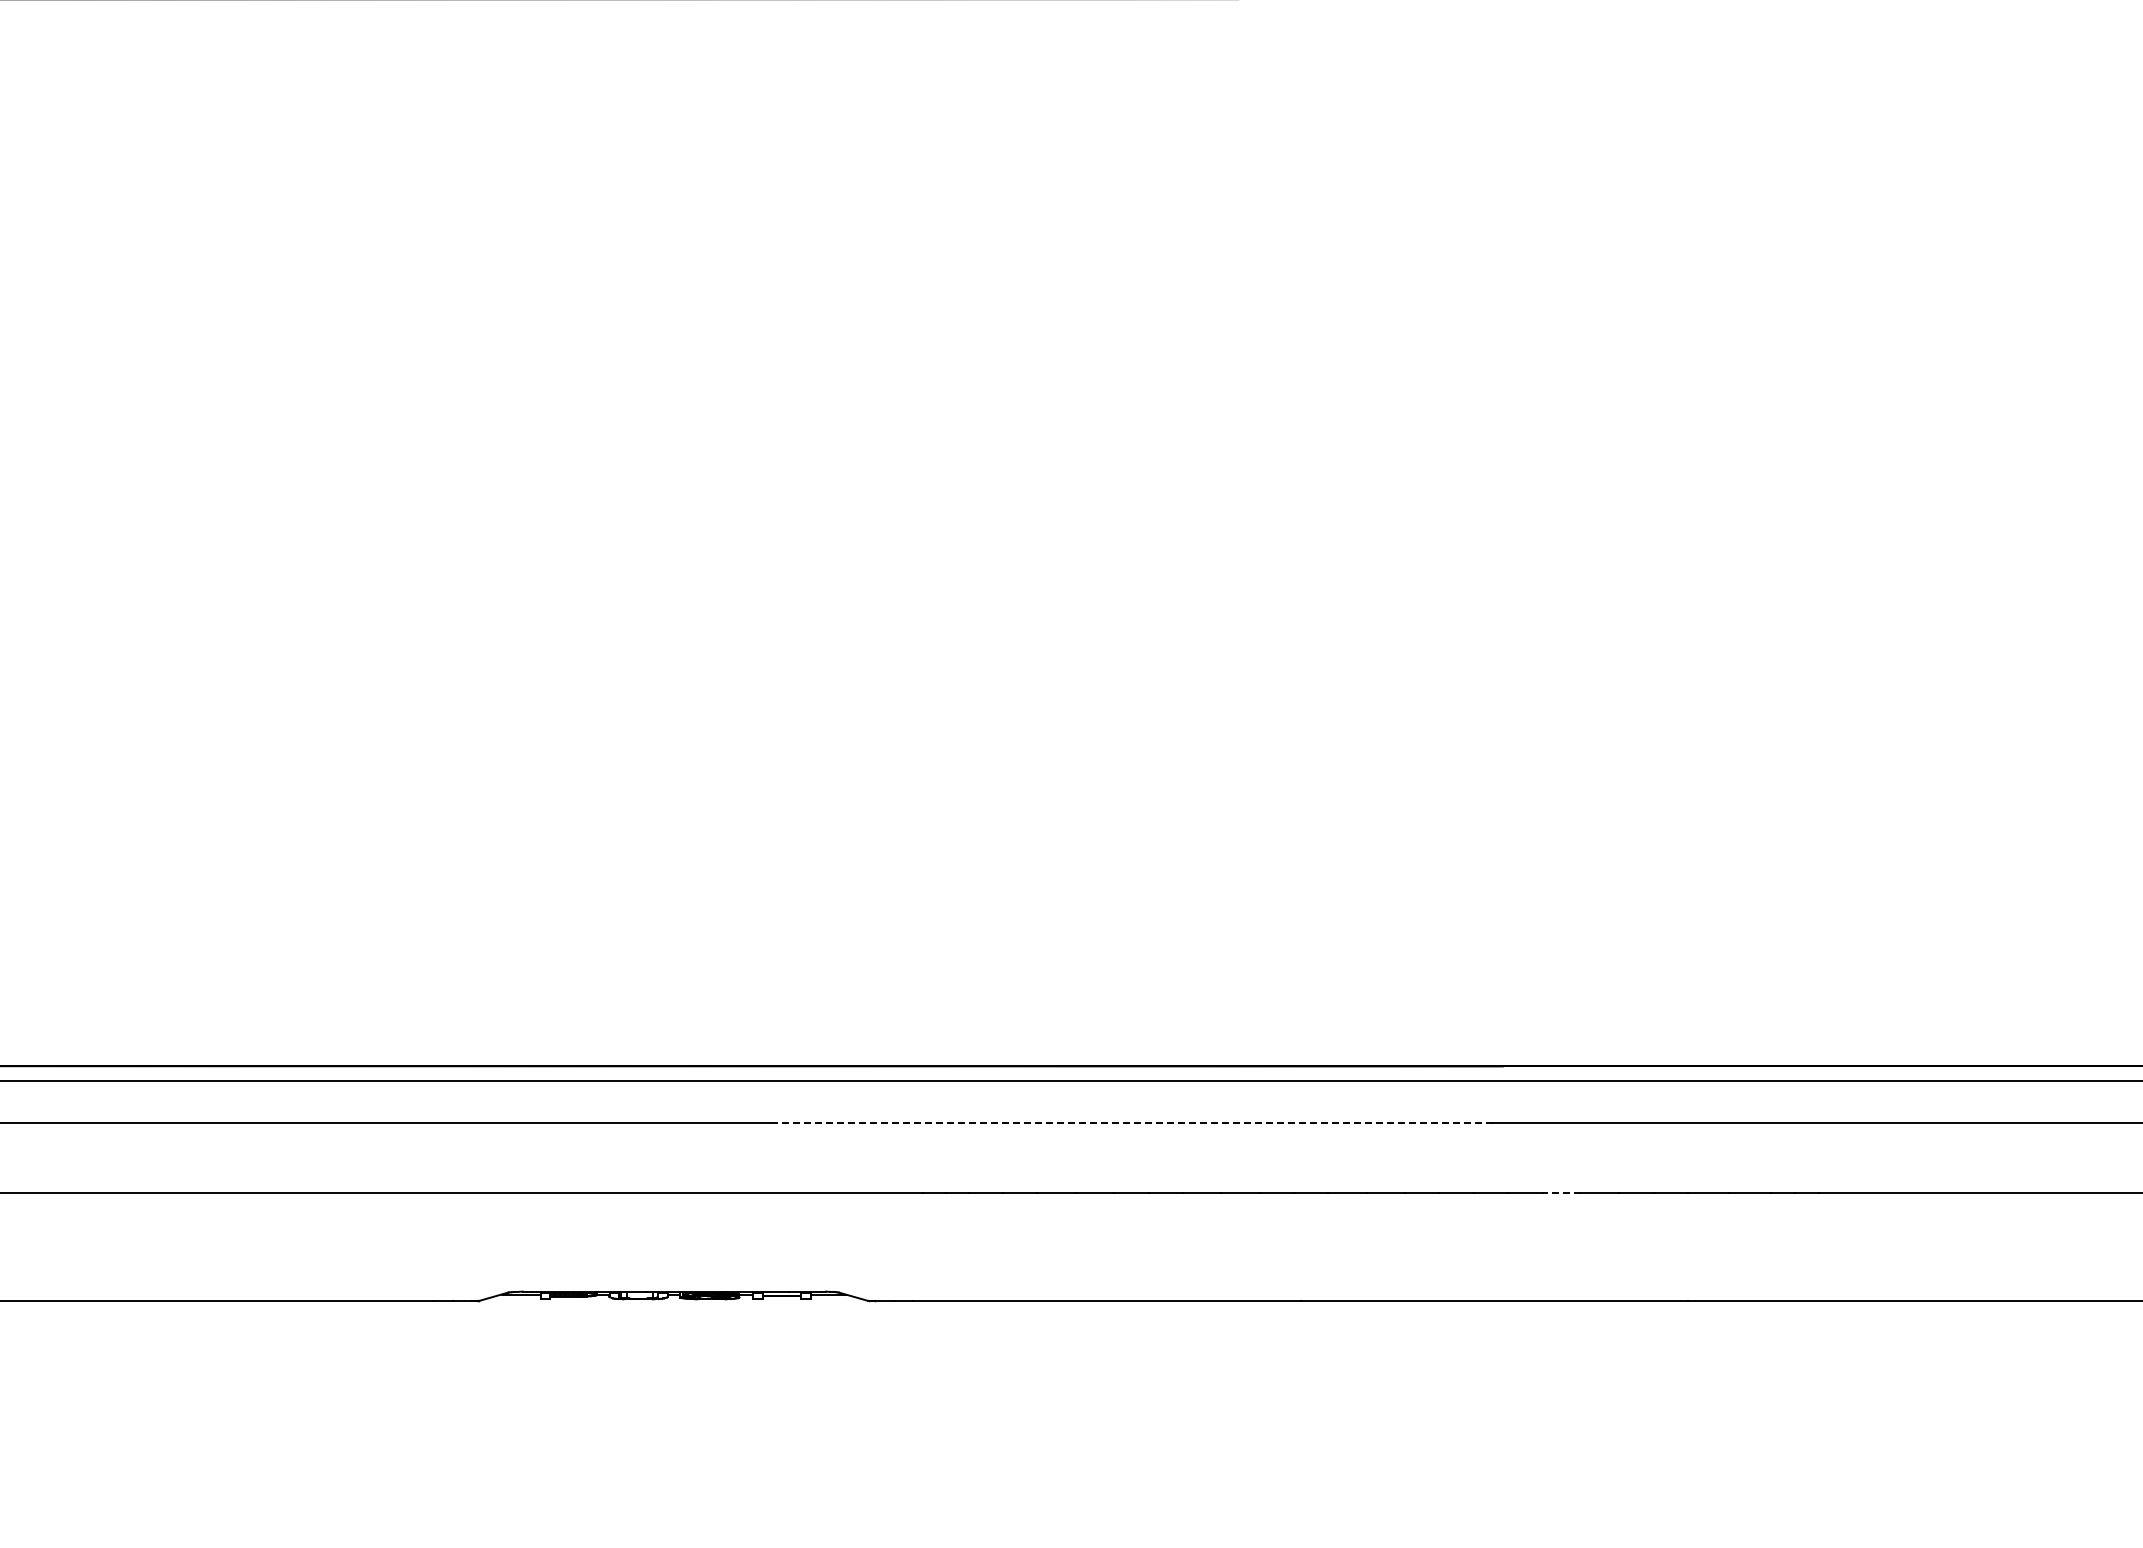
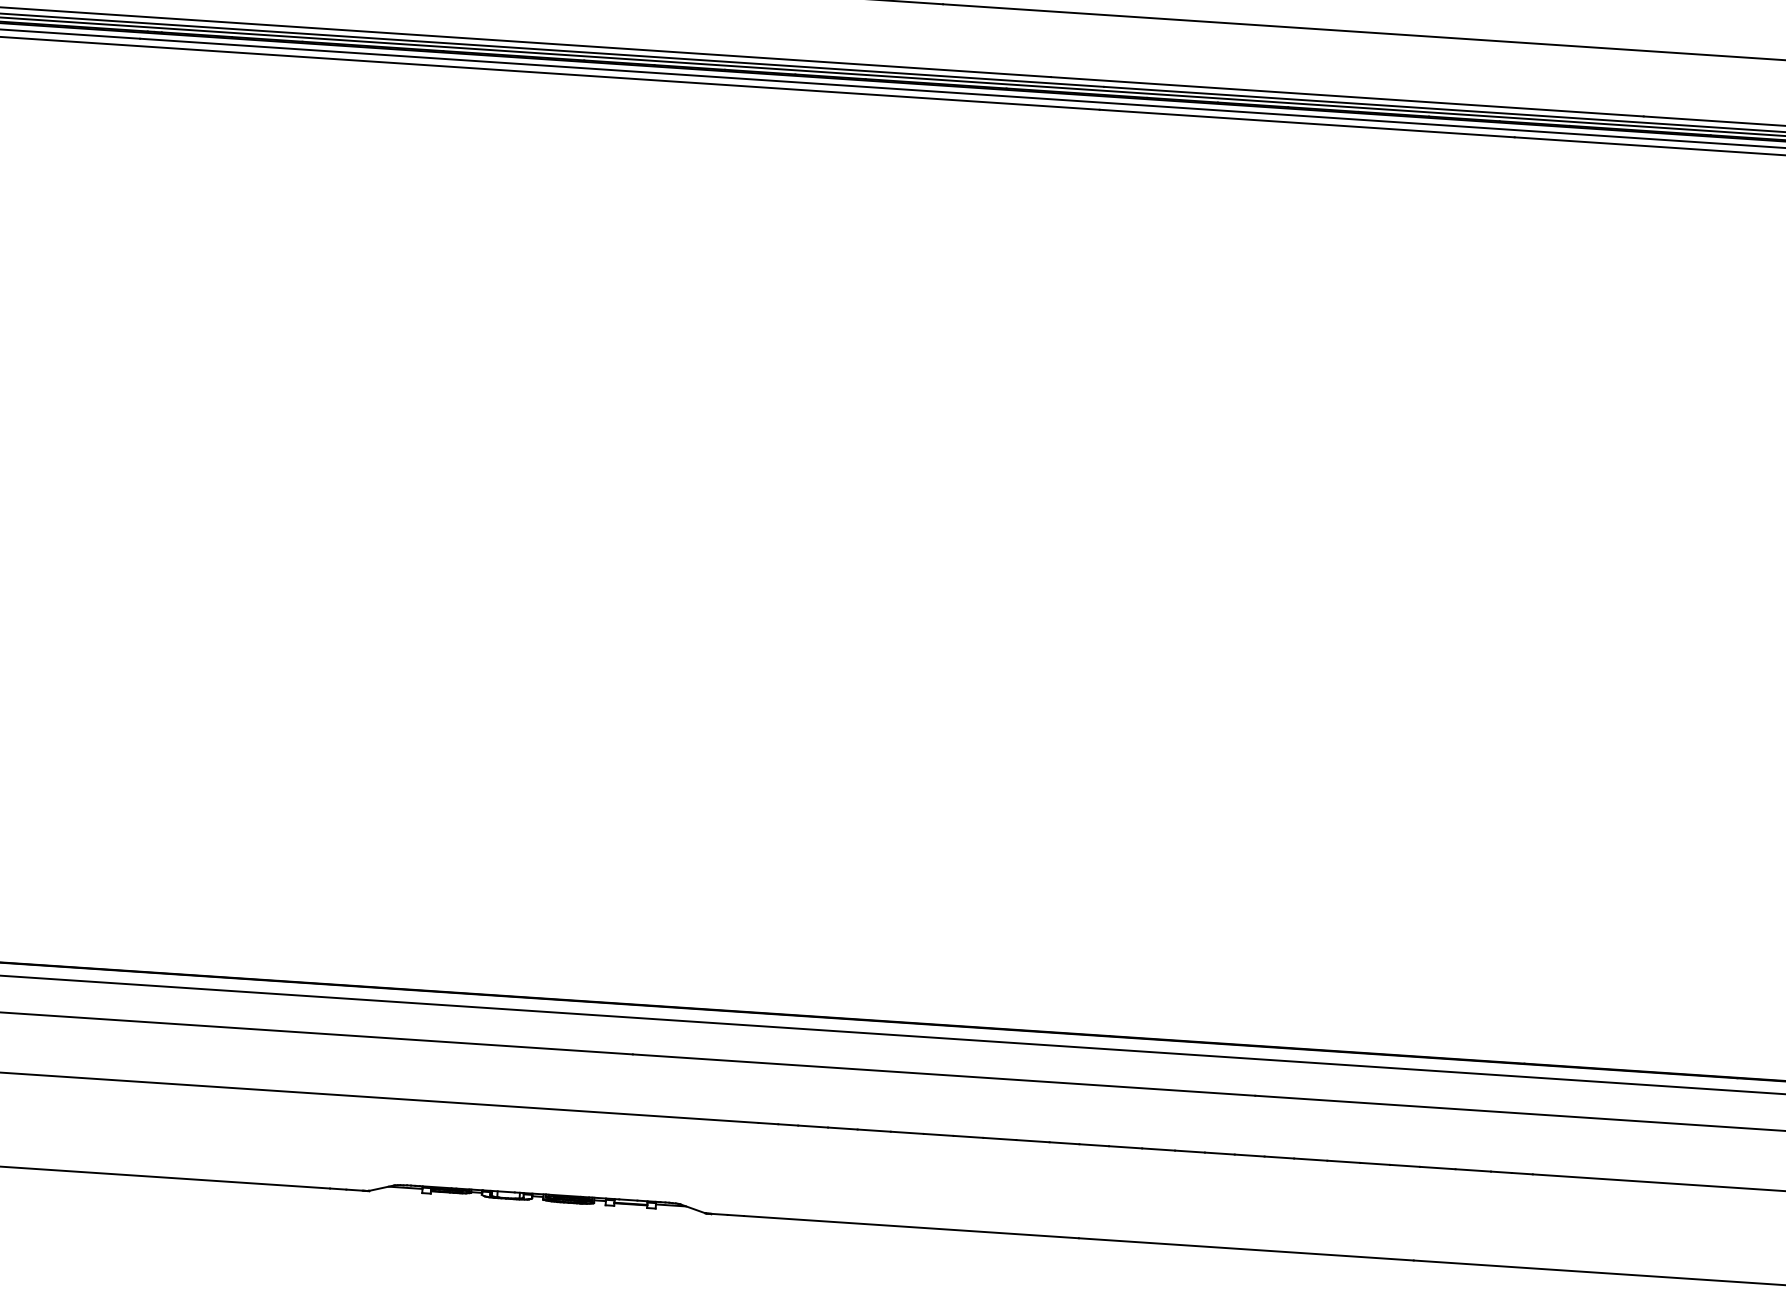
line: (1132, 1123) -> (943, 1075), dashed -> solid
line: (1561, 1192) -> (1310, 1159), dashed -> solid

